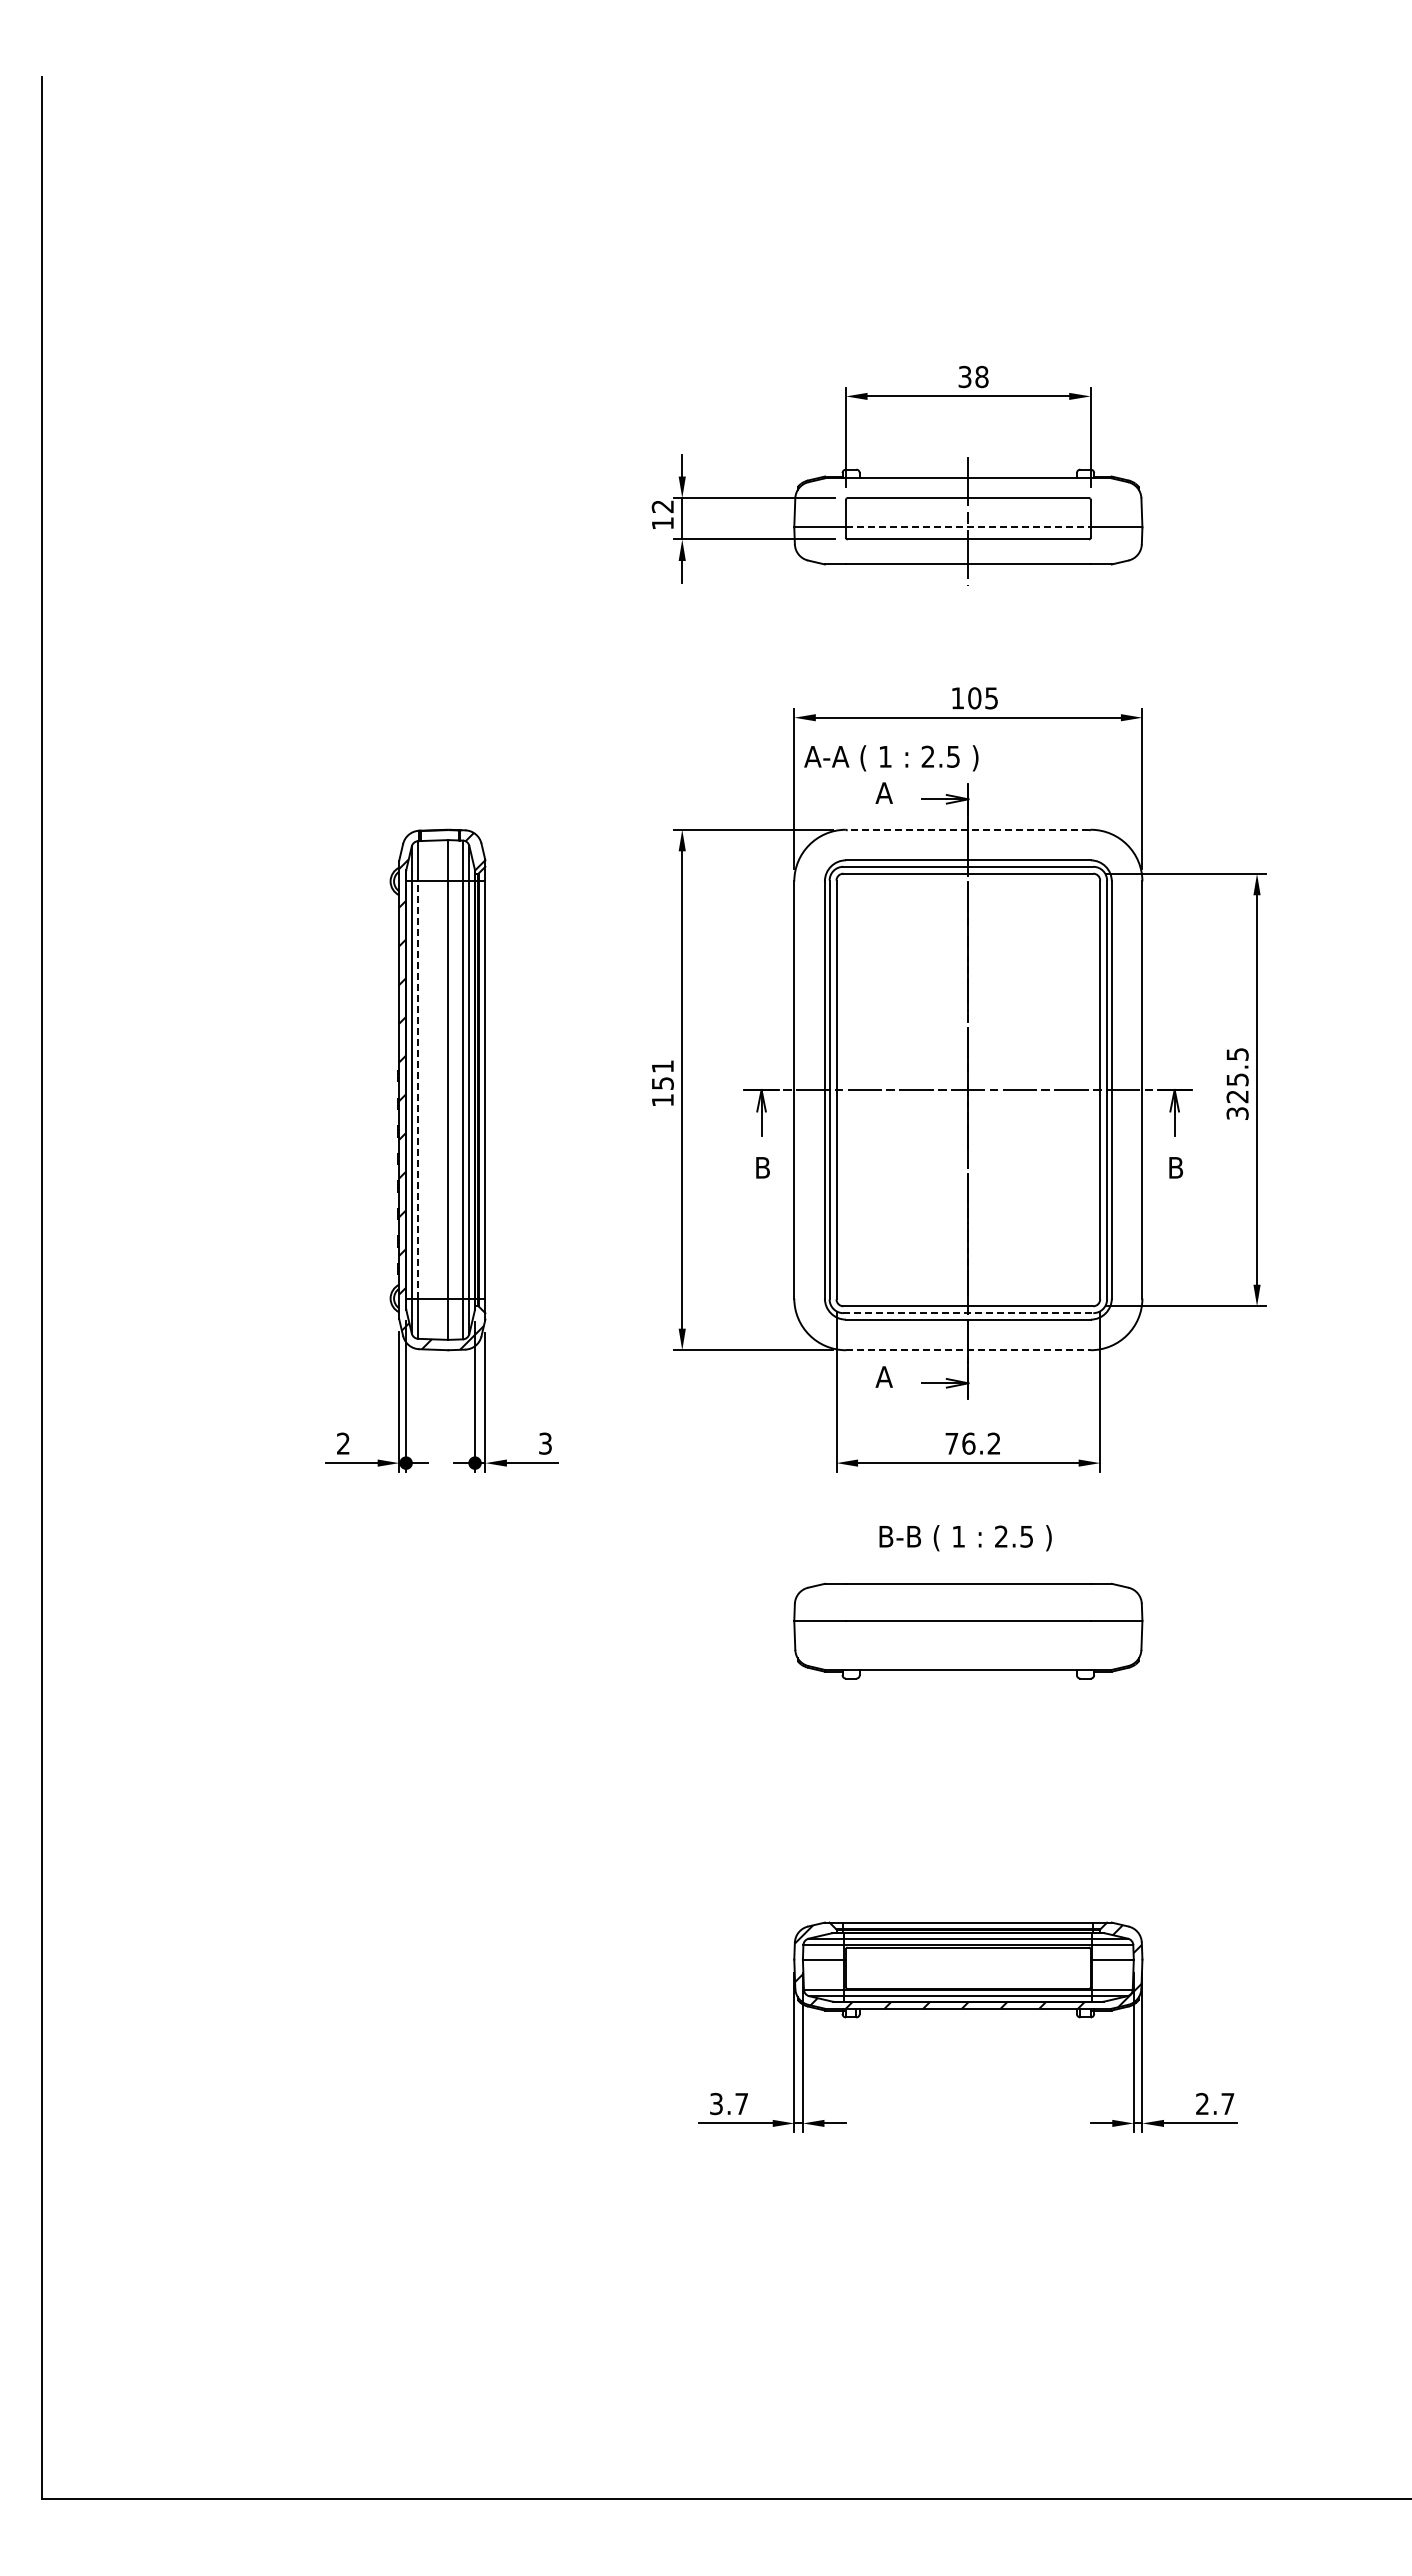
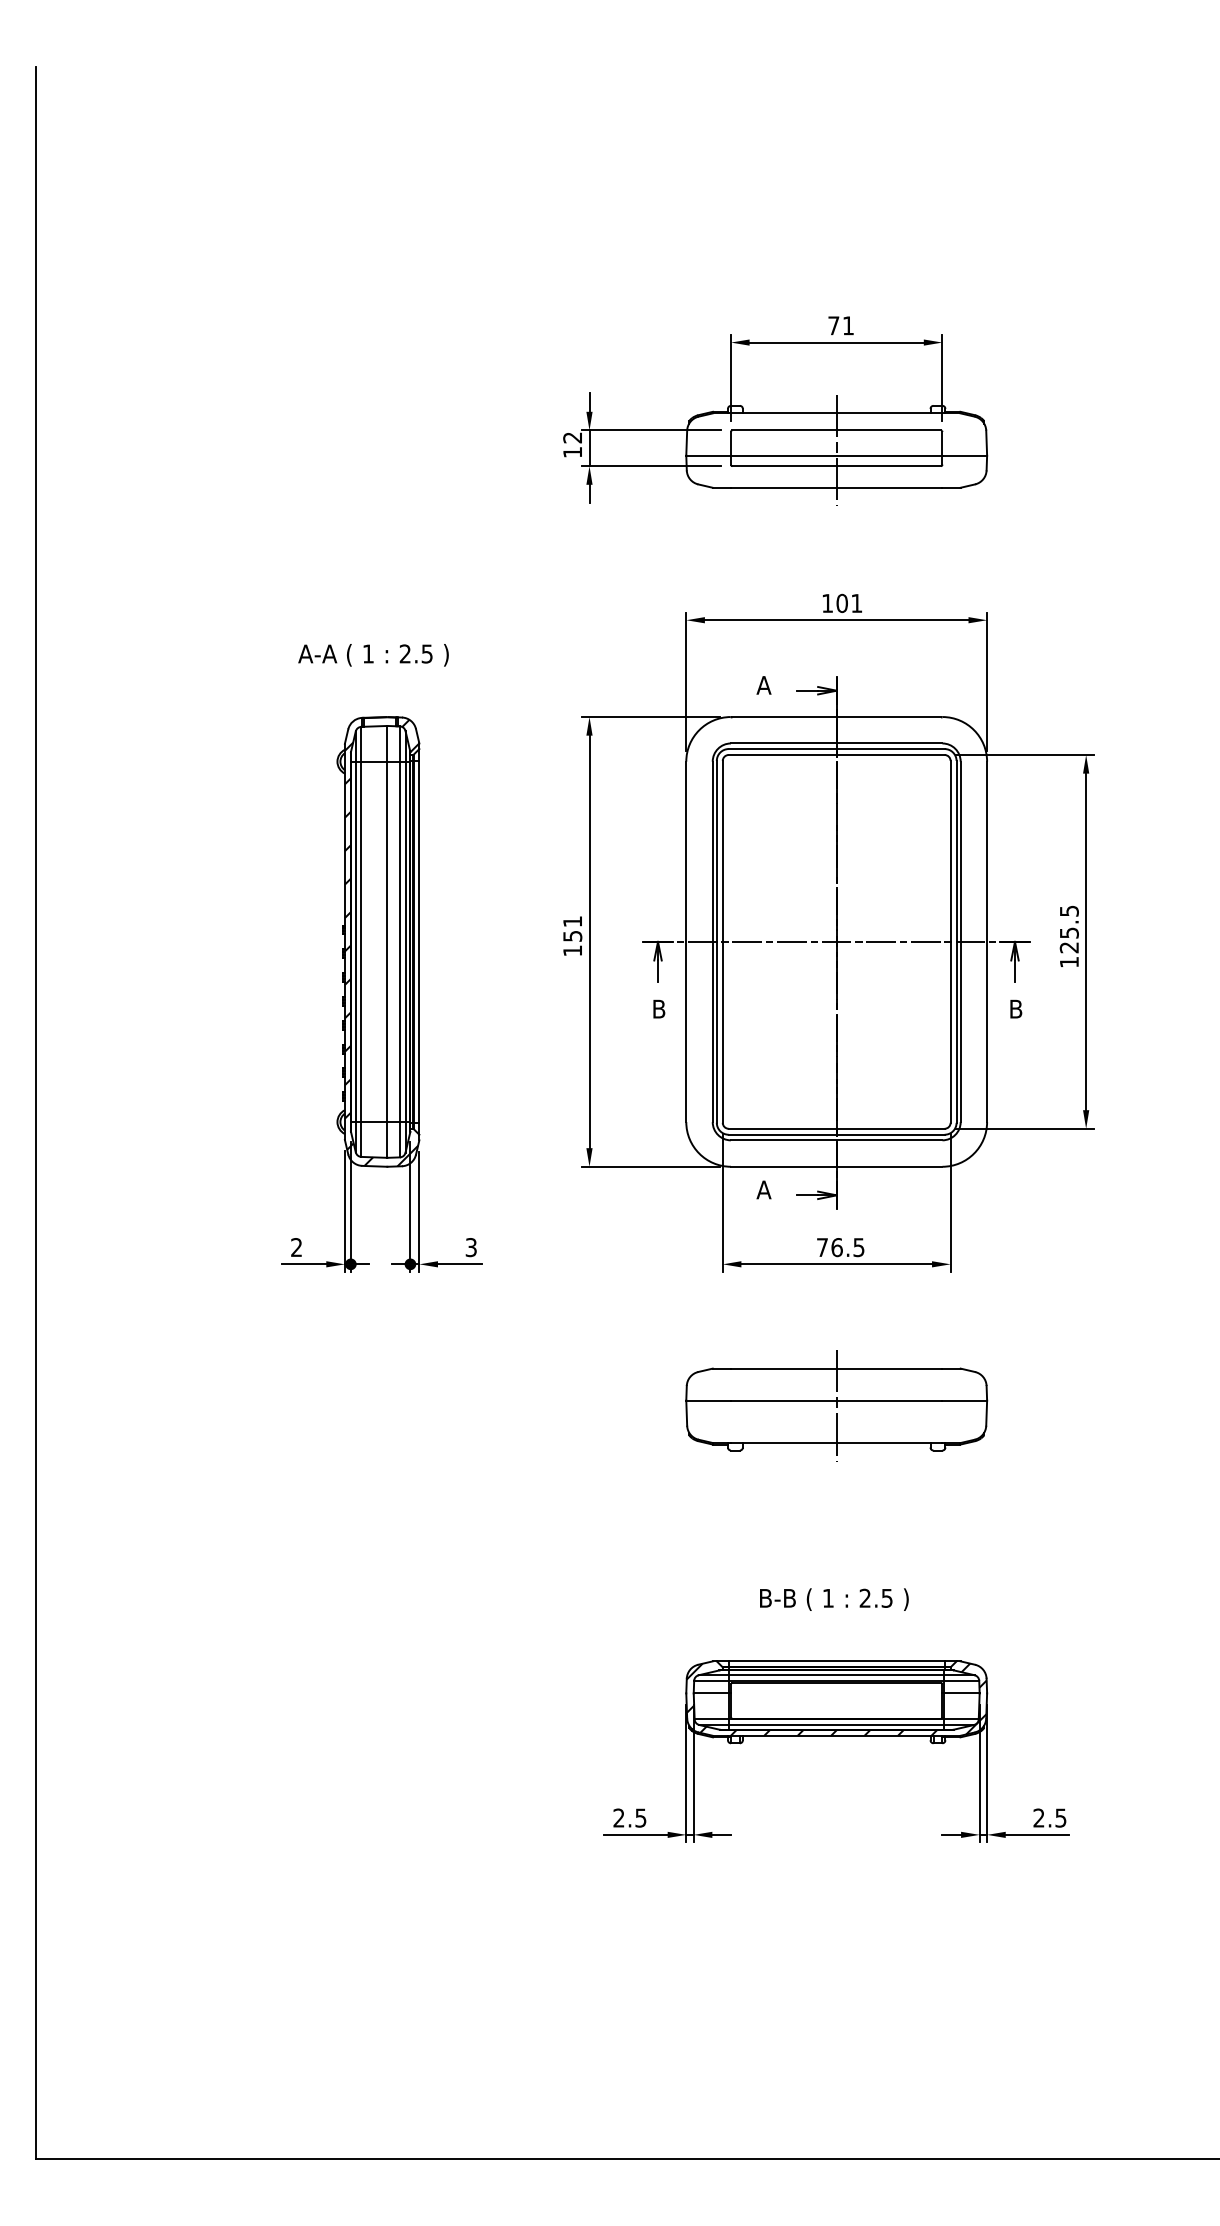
text: (973, 376) -> (841, 325), 38 -> 71
line: (968, 527) -> (836, 455), dashed -> solid
text: (991, 698) -> (856, 603), 105 -> 101
text: (891, 758) -> (373, 655), moved
line: (968, 830) -> (836, 717), dashed -> solid
line: (418, 1090) -> (361, 942), dashed -> solid
text: (1237, 1113) -> (1069, 962), 325.5 -> 125.5
line: (968, 1313) -> (836, 1135), dashed -> solid
line: (968, 1350) -> (836, 1167), dashed -> solid
text: (993, 1443) -> (858, 1247), 76.2 -> 76.5
text: (965, 1538) -> (834, 1599), moved
line: (968, 1626) -> (836, 1405), added
text: (728, 2104) -> (629, 1818), 3.7 -> 2.5
text: (1227, 2104) -> (1060, 1818), 2.7 -> 2.5

